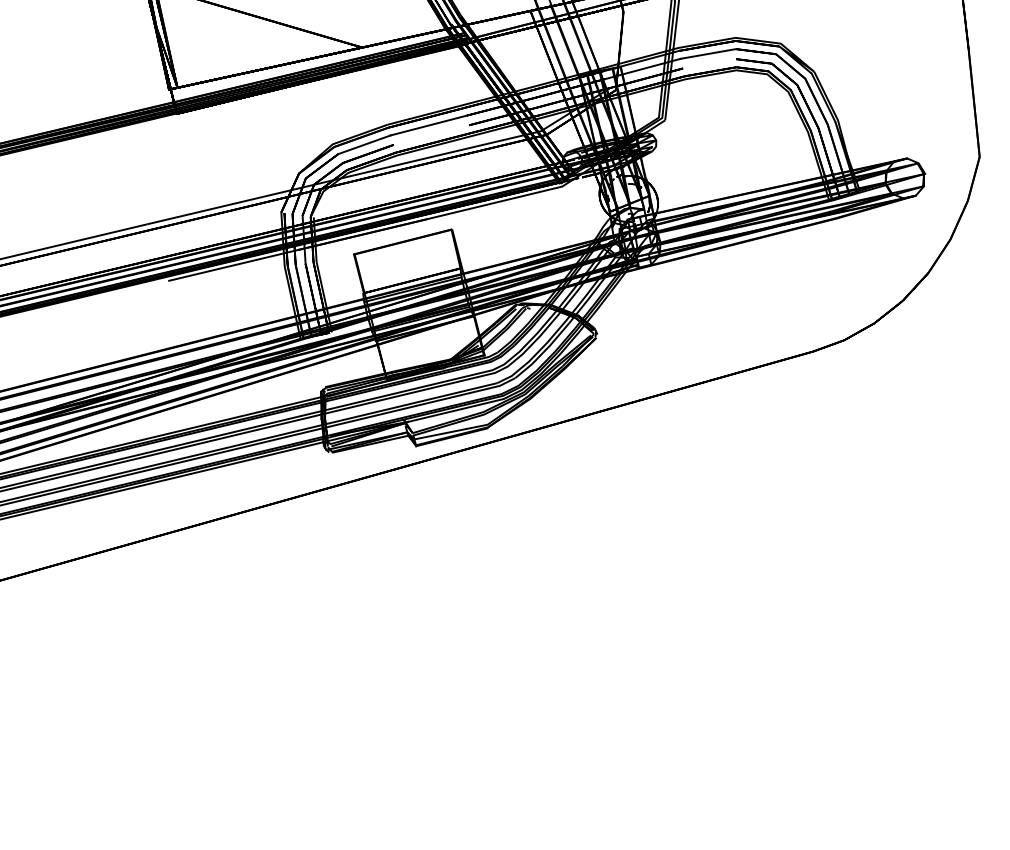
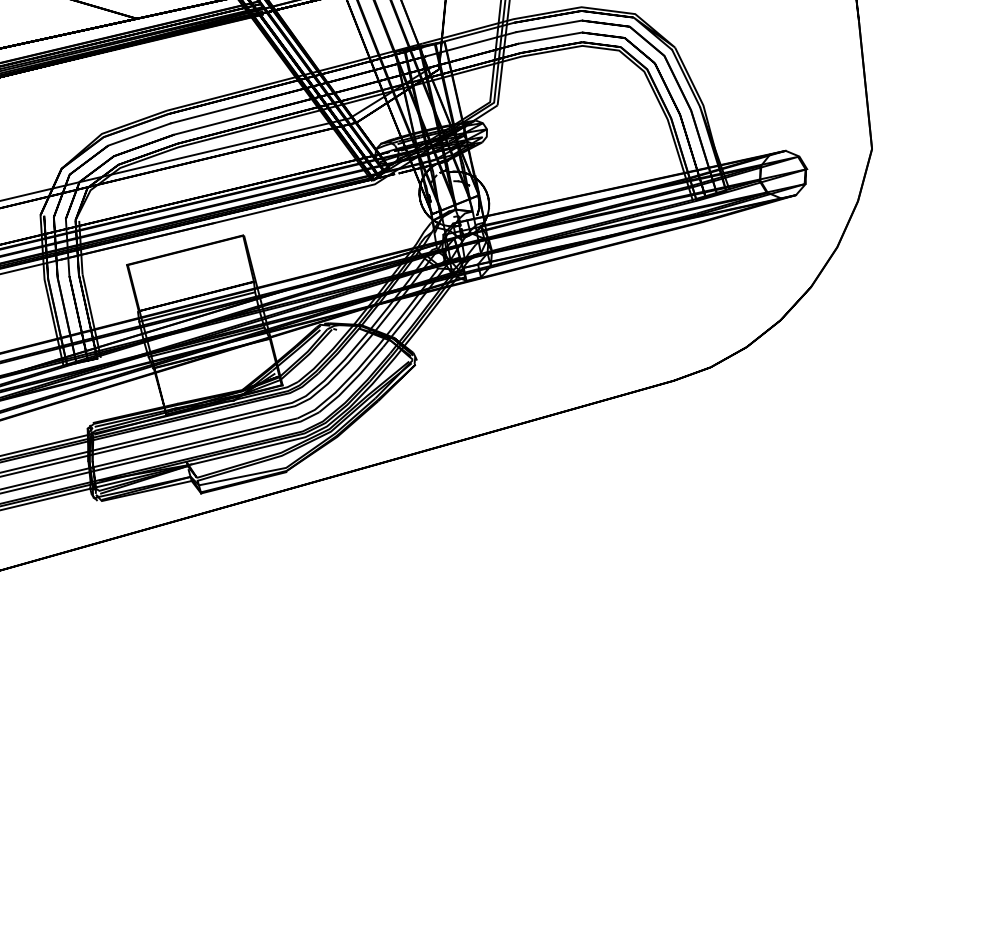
line: (709, 63) -> (550, 37), added
line: (431, 134) -> (219, 122), added

